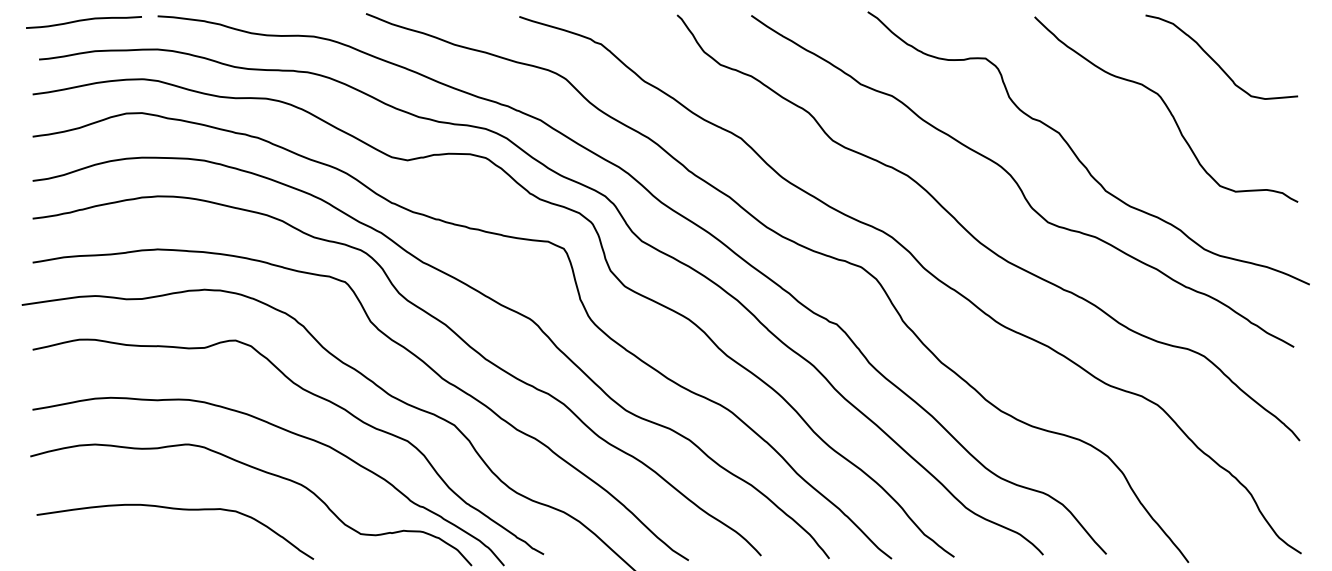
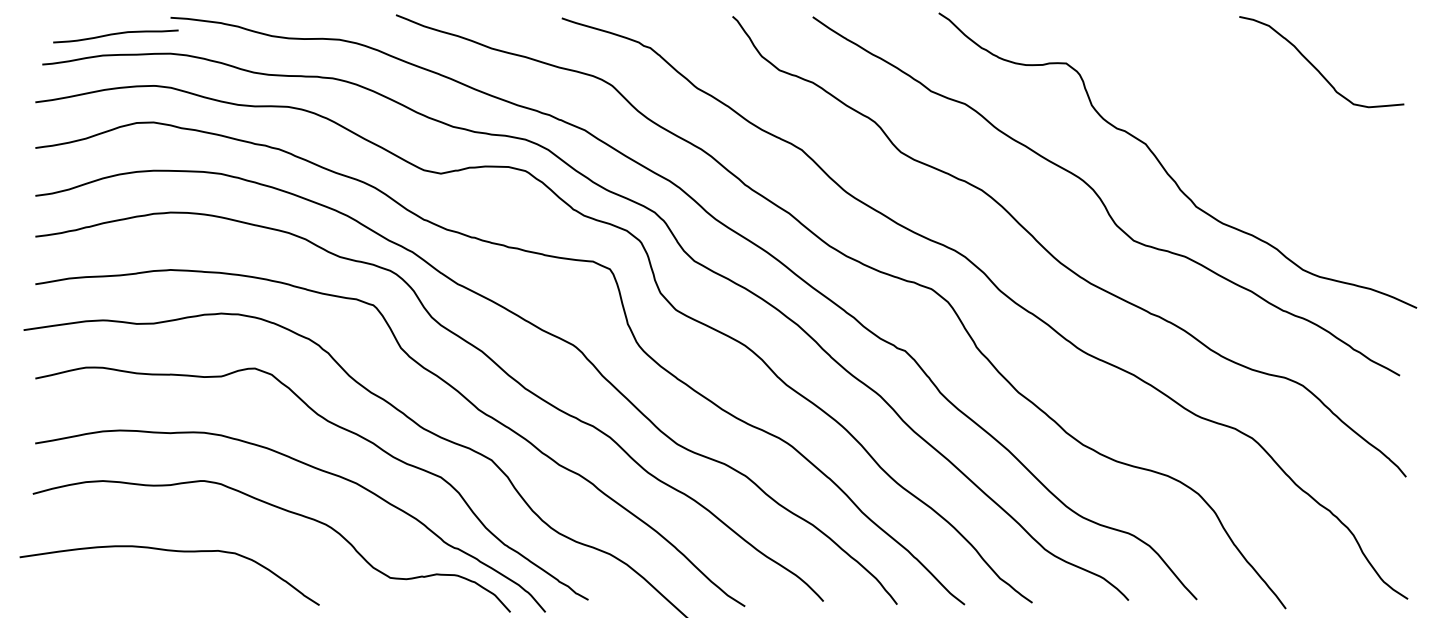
curve: (83, 20) -> (115, 34), moved
curve: (1167, 108) -> (1262, 117), removed
curve: (175, 509) -> (169, 551), moved

